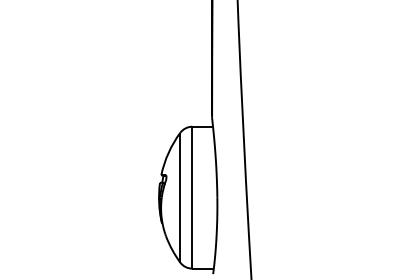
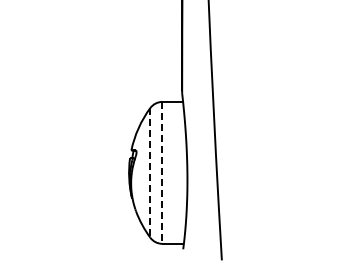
line: (180, 197) -> (150, 172), solid -> dashed
line: (192, 197) -> (162, 172), solid -> dashed

